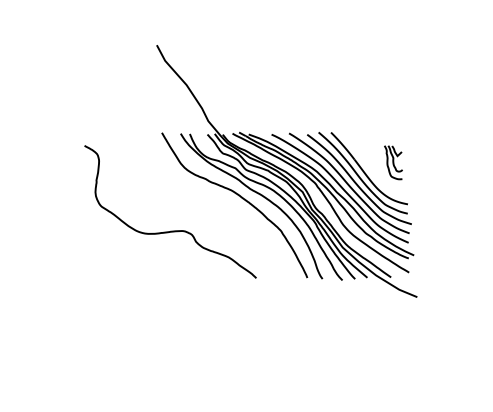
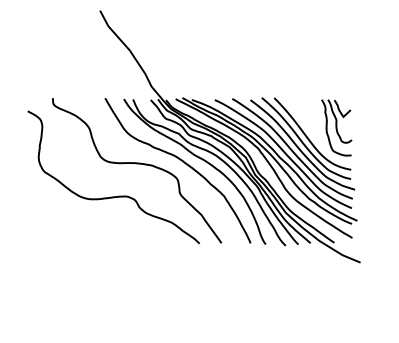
part: (393, 162) -> (336, 127), size x1.67
curve: (196, 199) -> (139, 164), added

